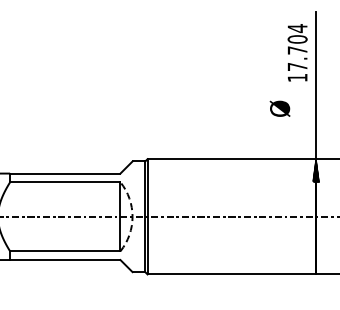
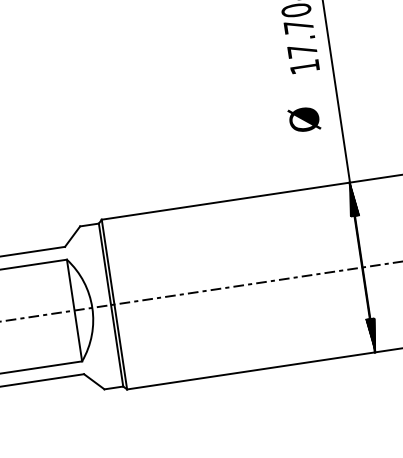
text: (279, 108) -> (303, 119), moved
arc: (132, 216) -> (92, 307), dashed -> solid
hatch: (316, 262) -> (373, 334), added

